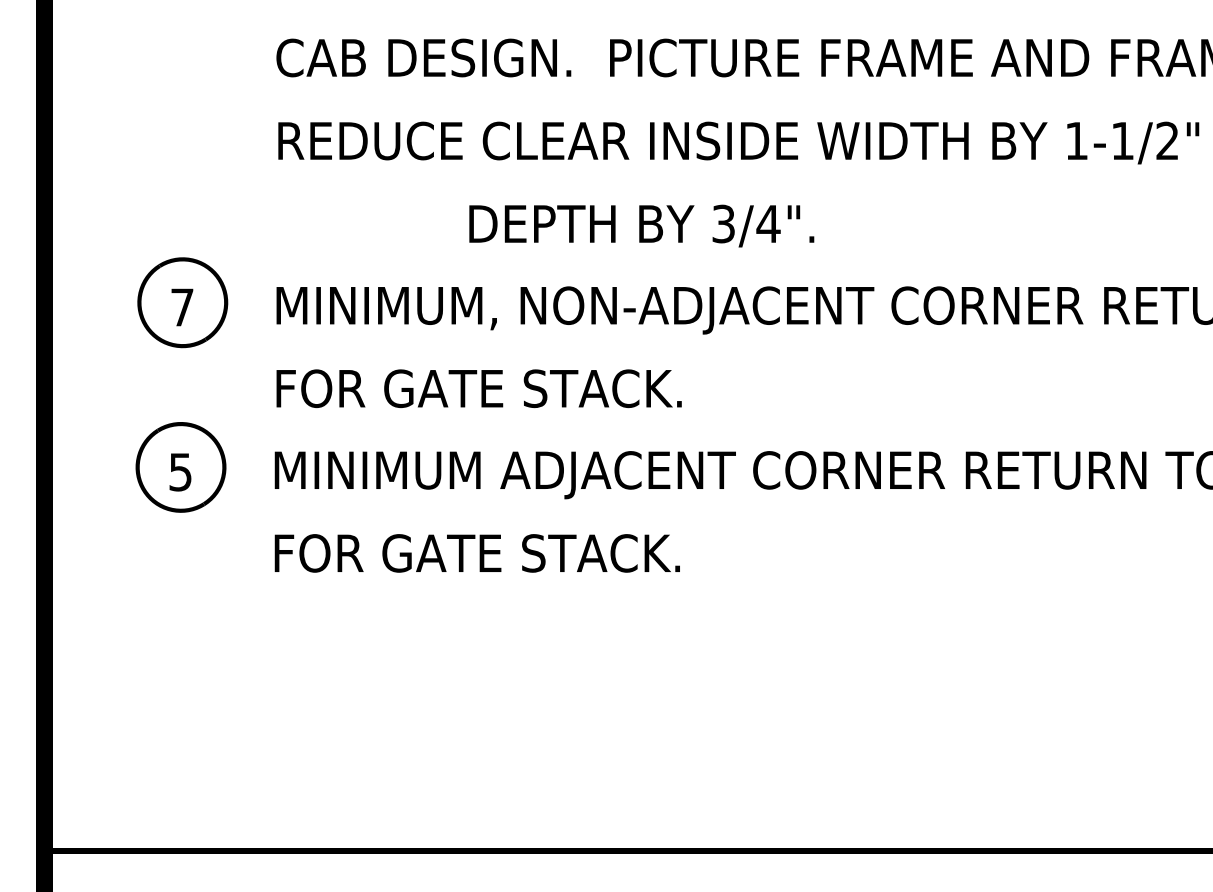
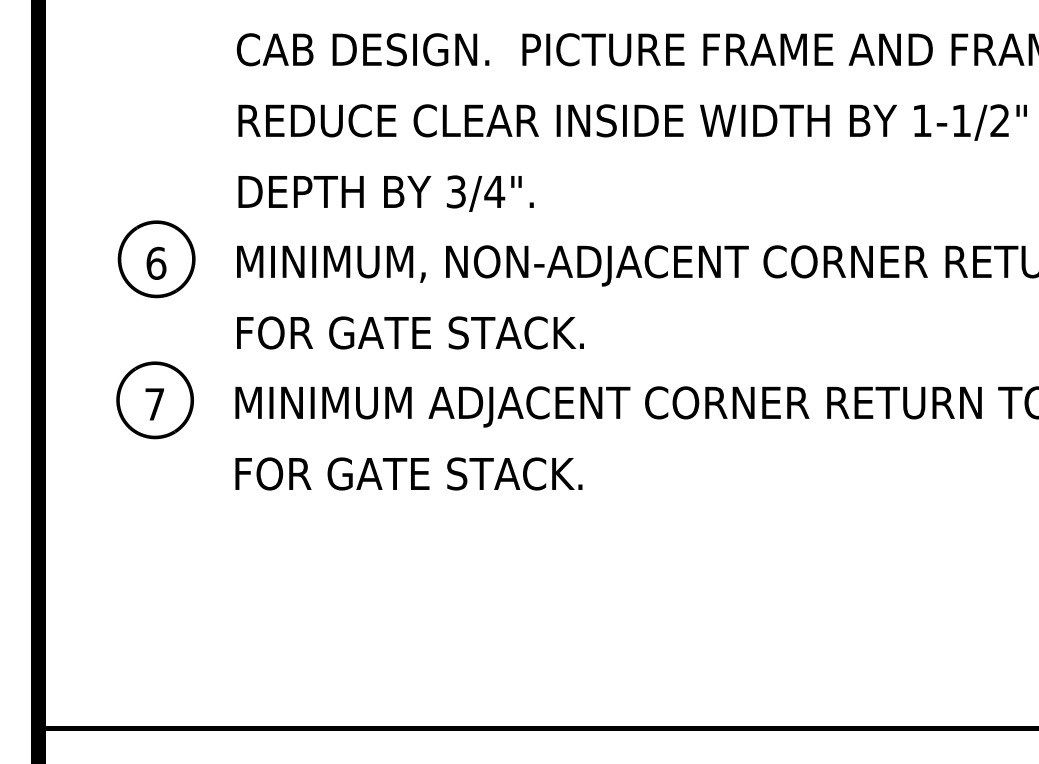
text: (641, 225) -> (385, 193), moved
text: (182, 307) -> (156, 263), 7 -> 6
text: (180, 472) -> (154, 404), 5 -> 7

